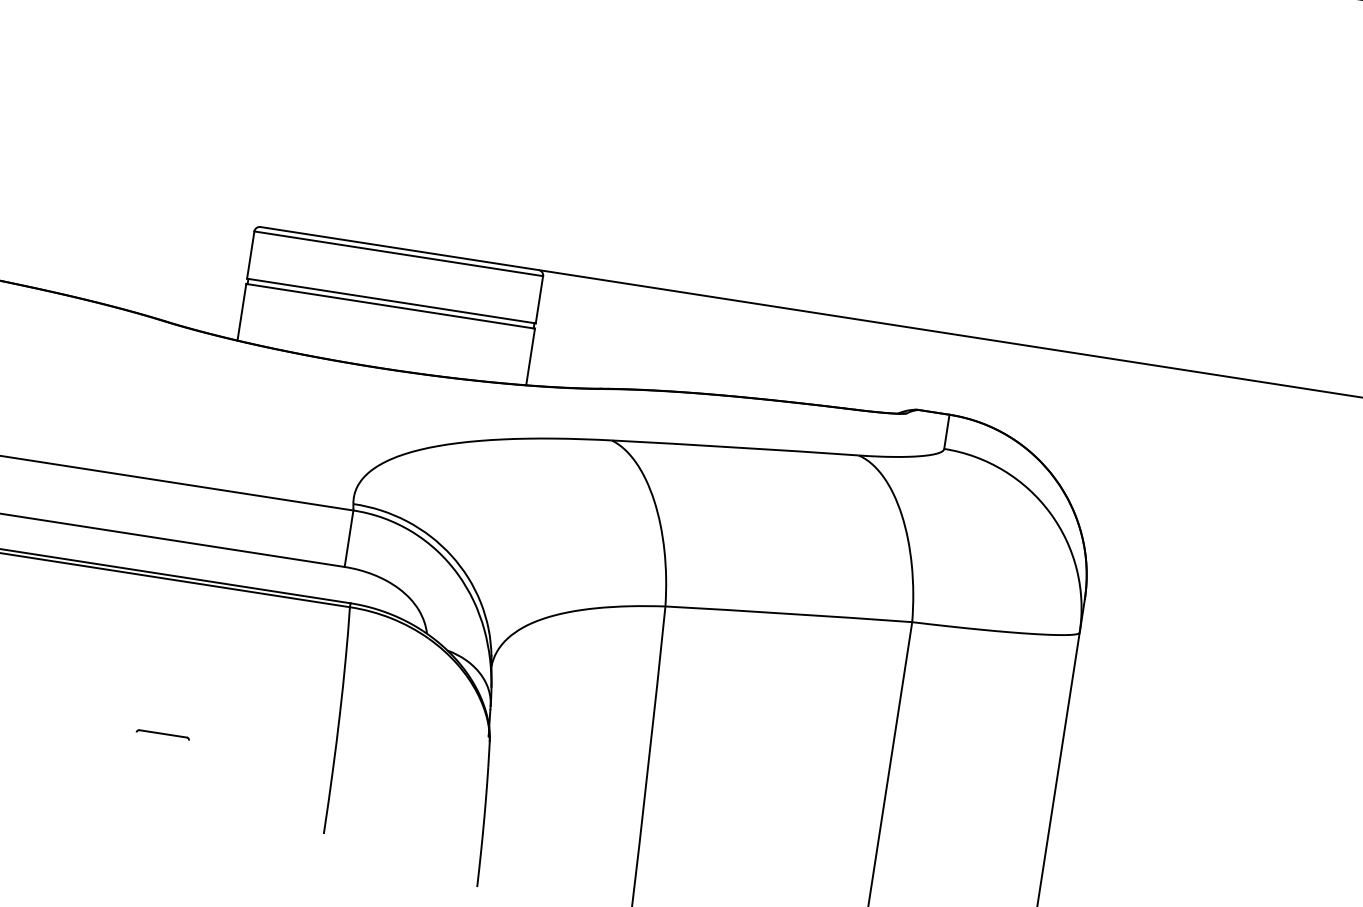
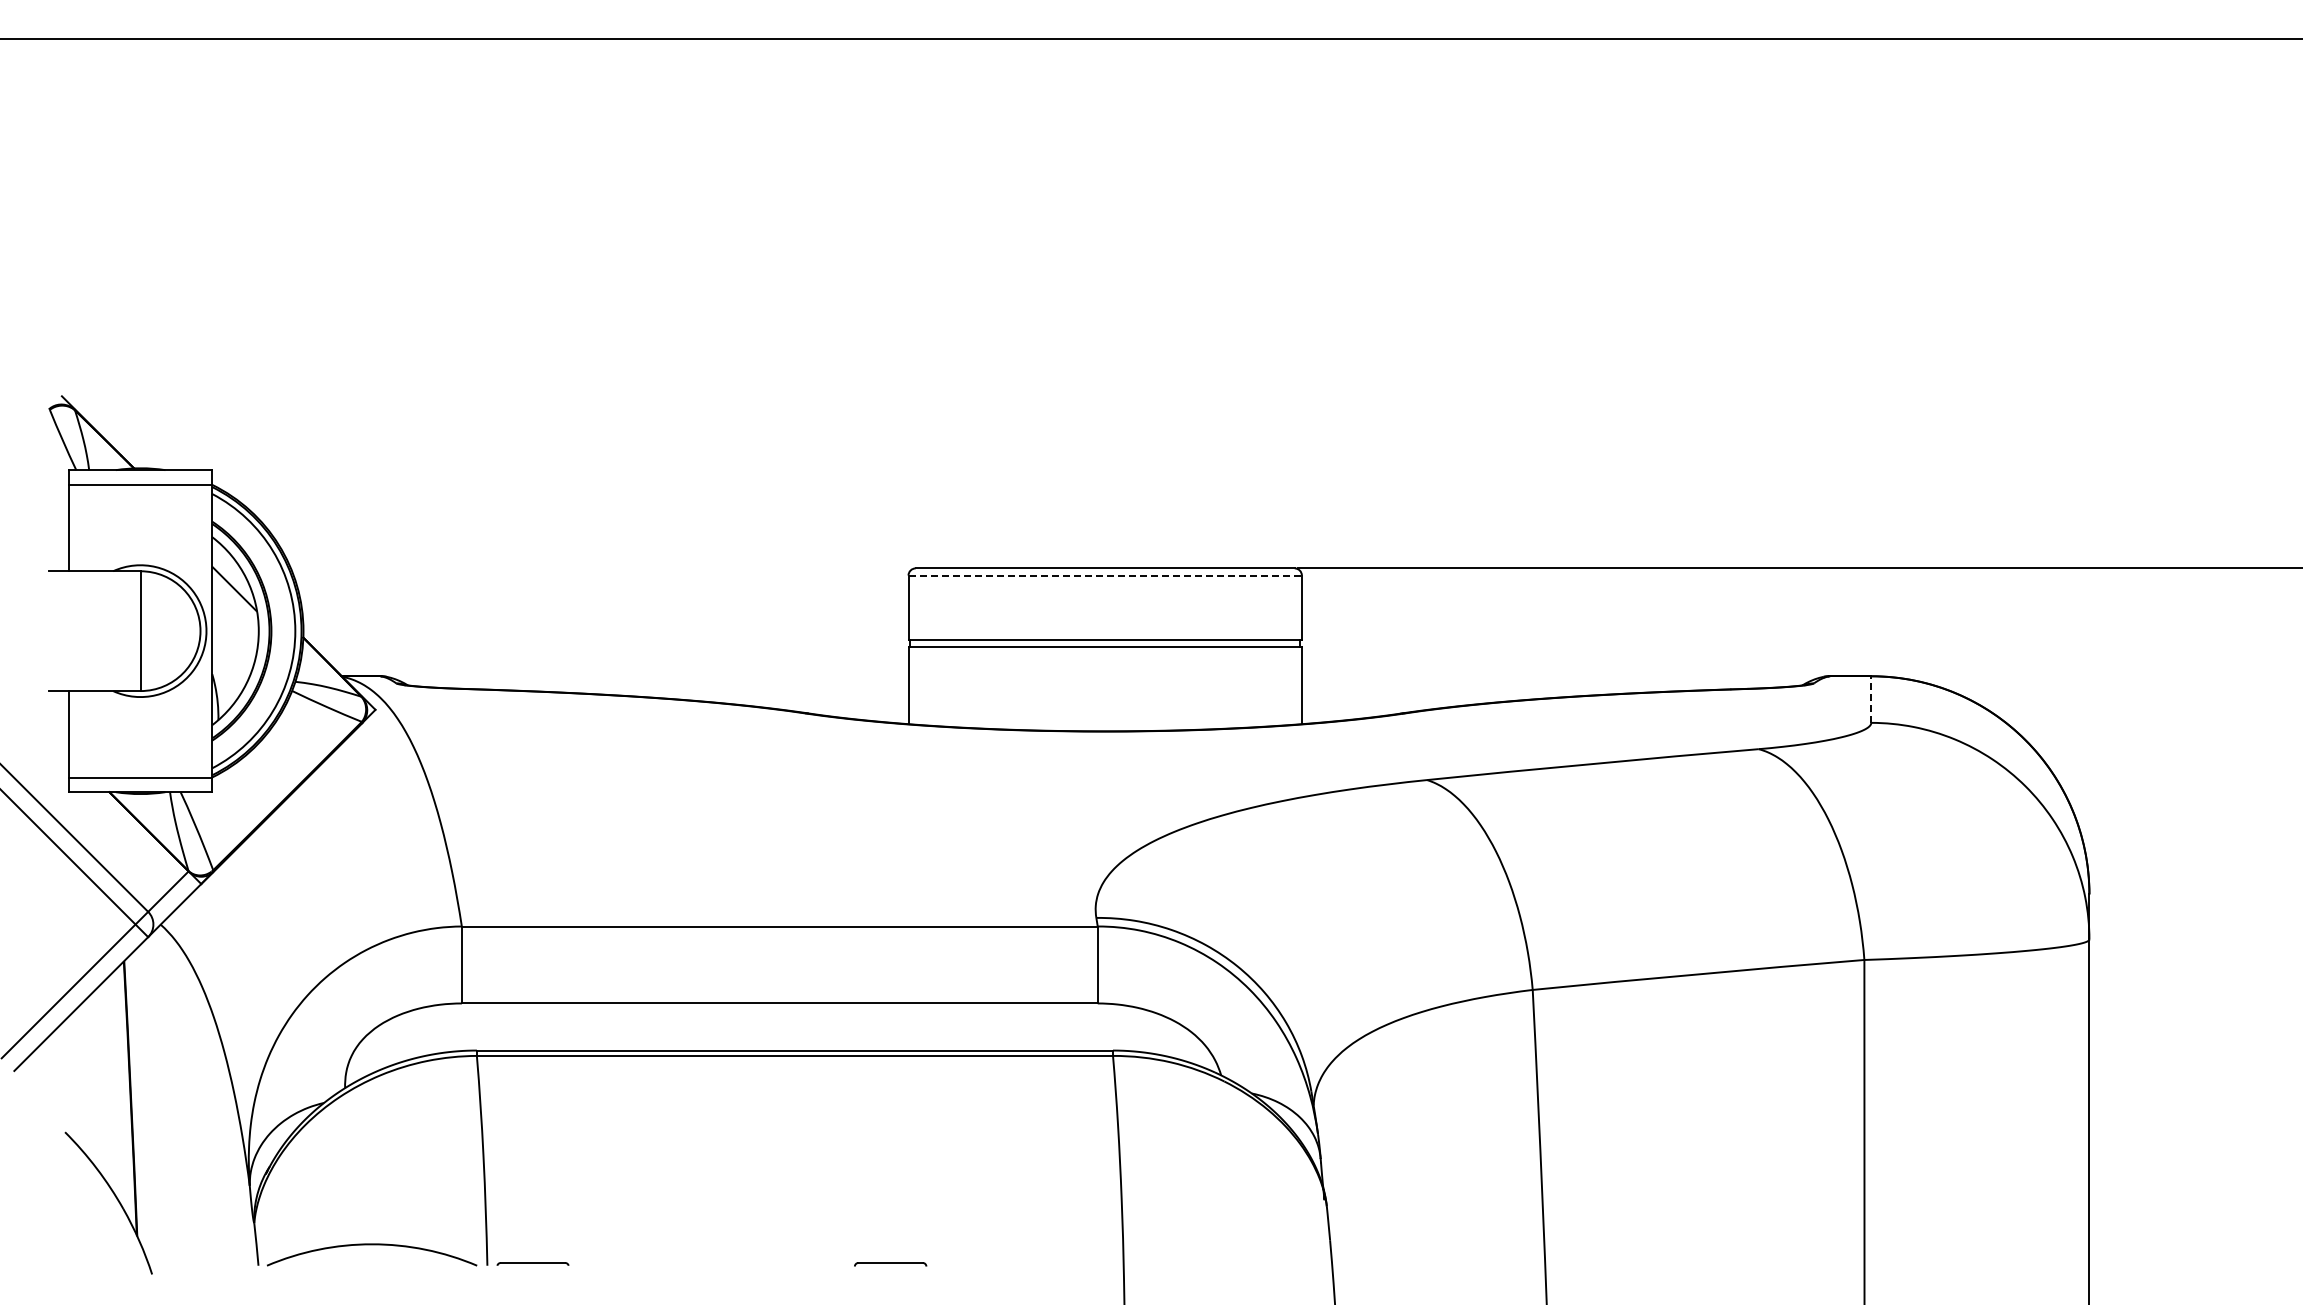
line: (398, 253) -> (1105, 575), solid -> dashed
line: (947, 431) -> (1871, 699), solid -> dashed

